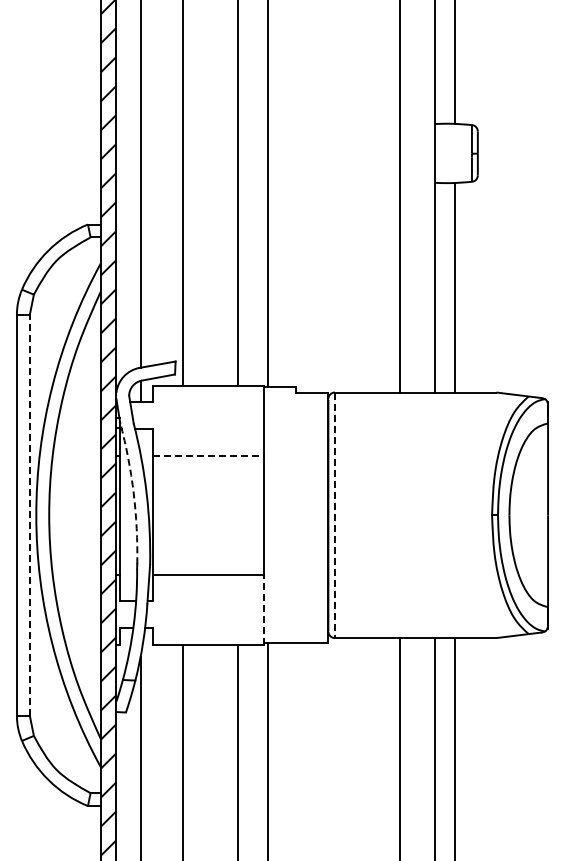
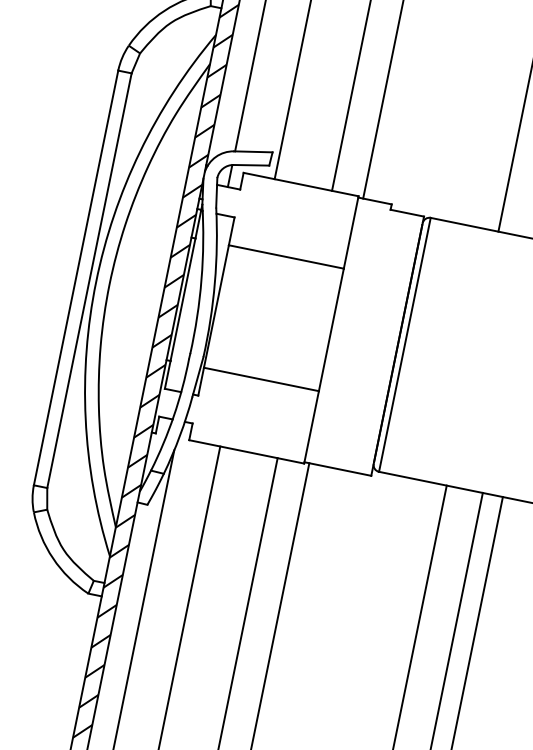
line: (208, 456) -> (286, 257), dashed -> solid
arc: (133, 493) -> (201, 279), dashed -> solid
line: (29, 514) -> (89, 279), dashed -> solid
line: (334, 515) -> (404, 345), dashed -> solid
line: (263, 609) -> (311, 427), dashed -> solid

